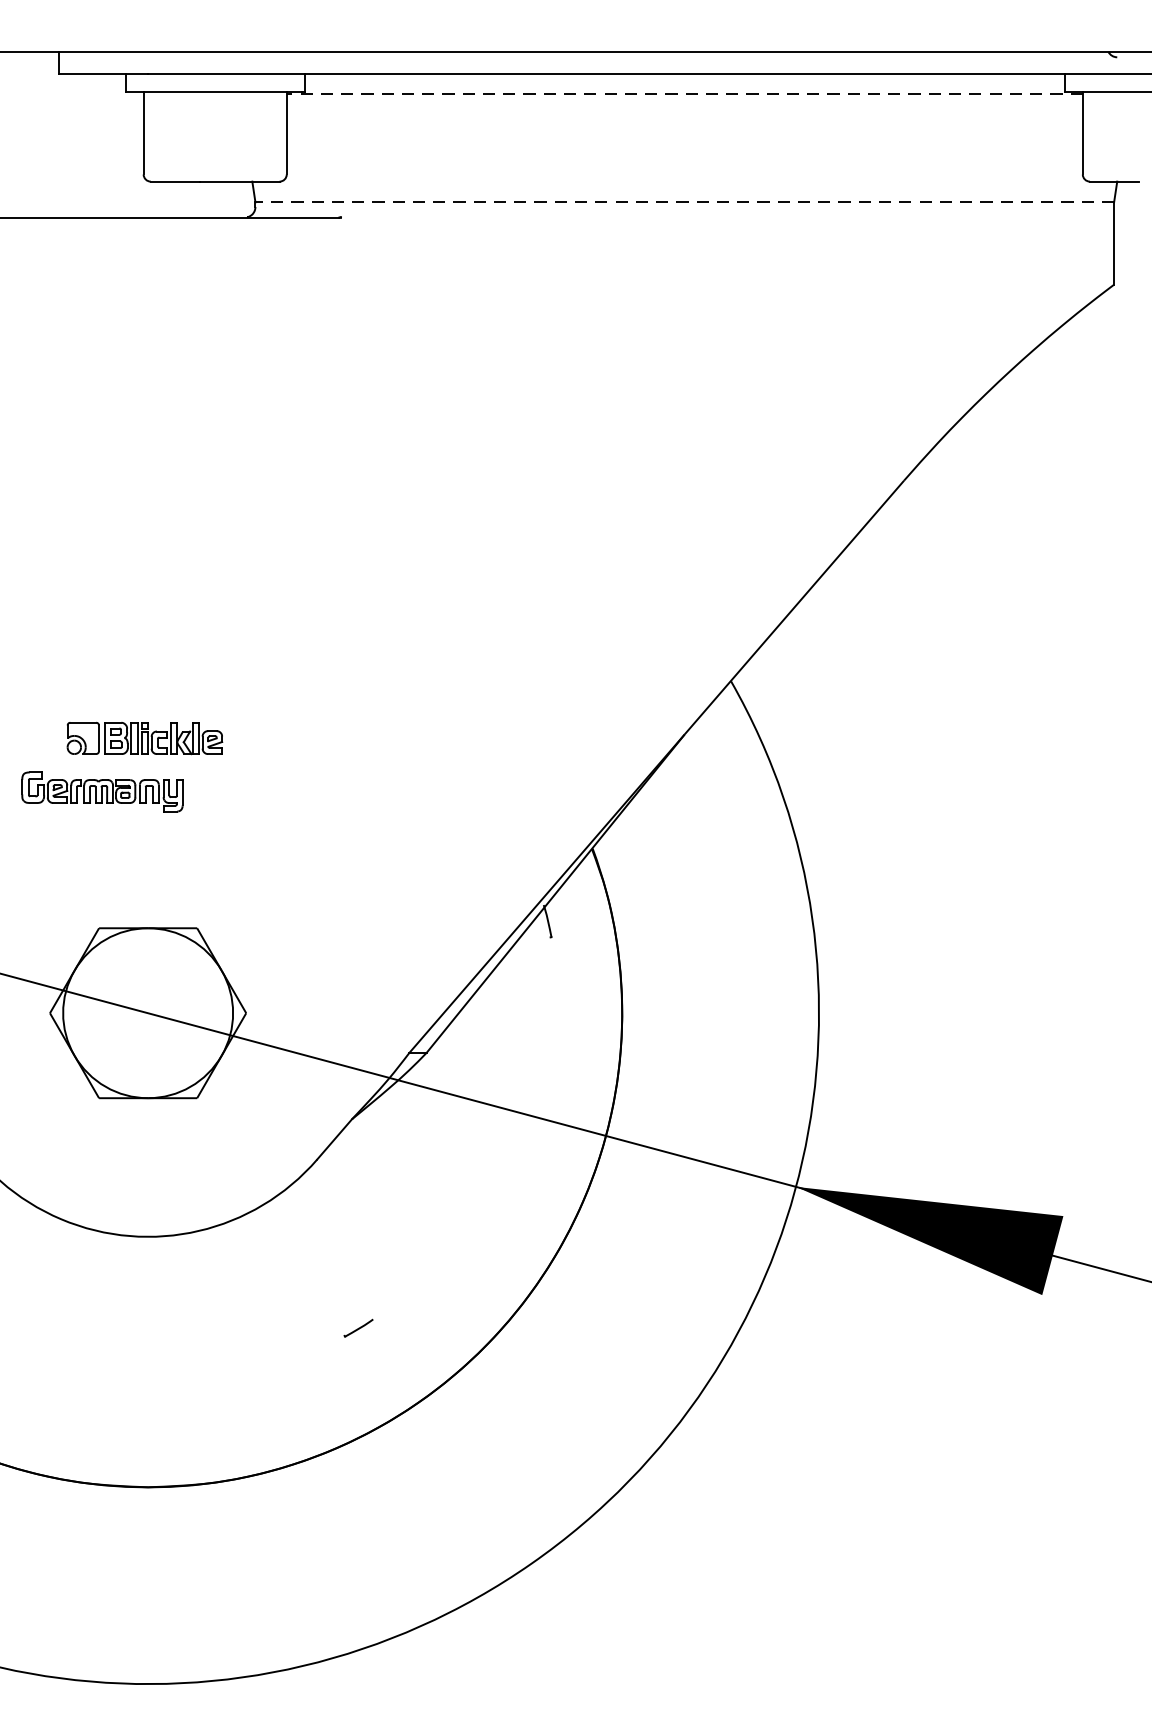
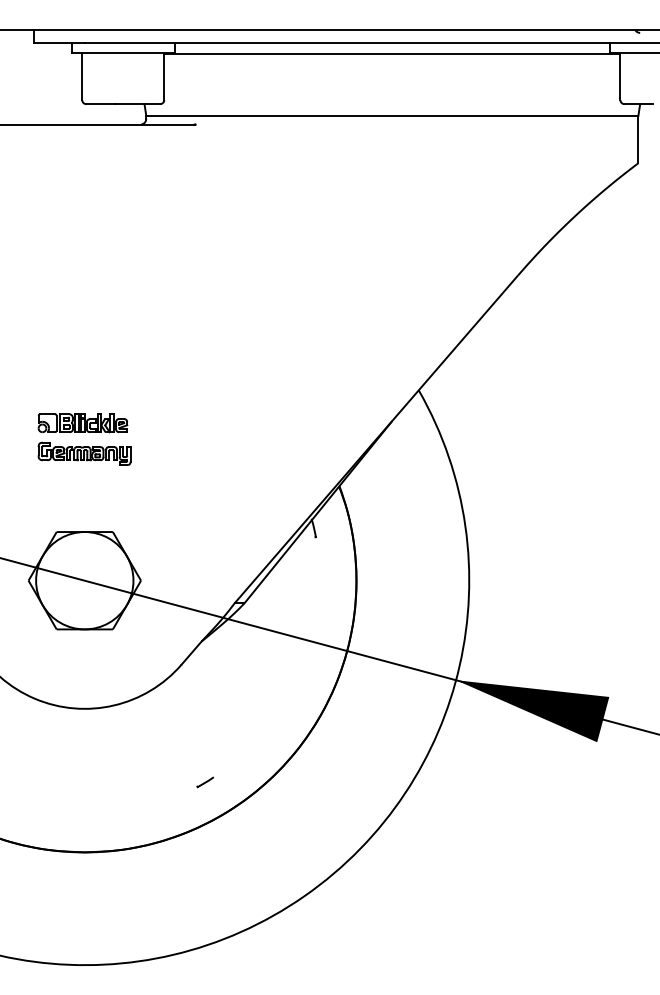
line: (683, 94) -> (391, 54), dashed -> solid
line: (683, 203) -> (391, 116), dashed -> solid
part: (102, 791) -> (84, 453), moved
line: (357, 1328) -> (204, 782), moved

